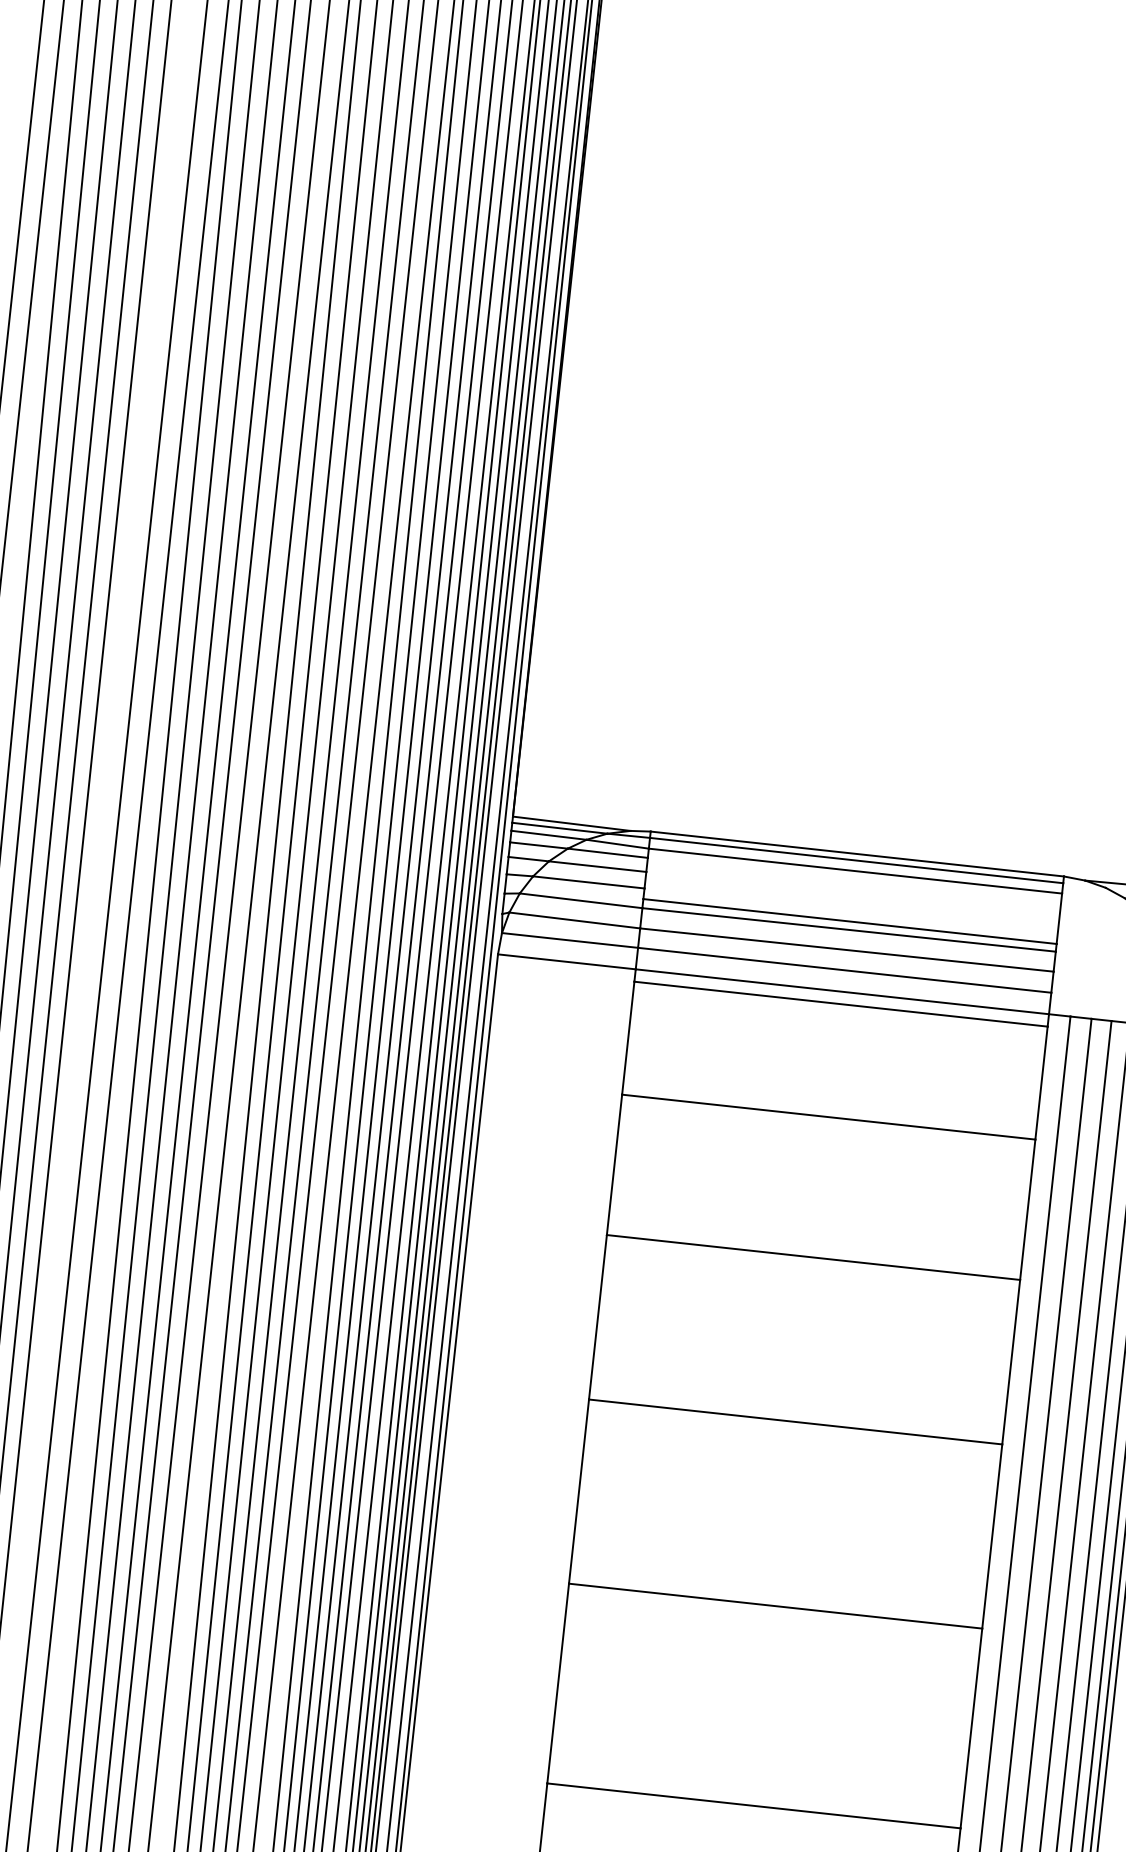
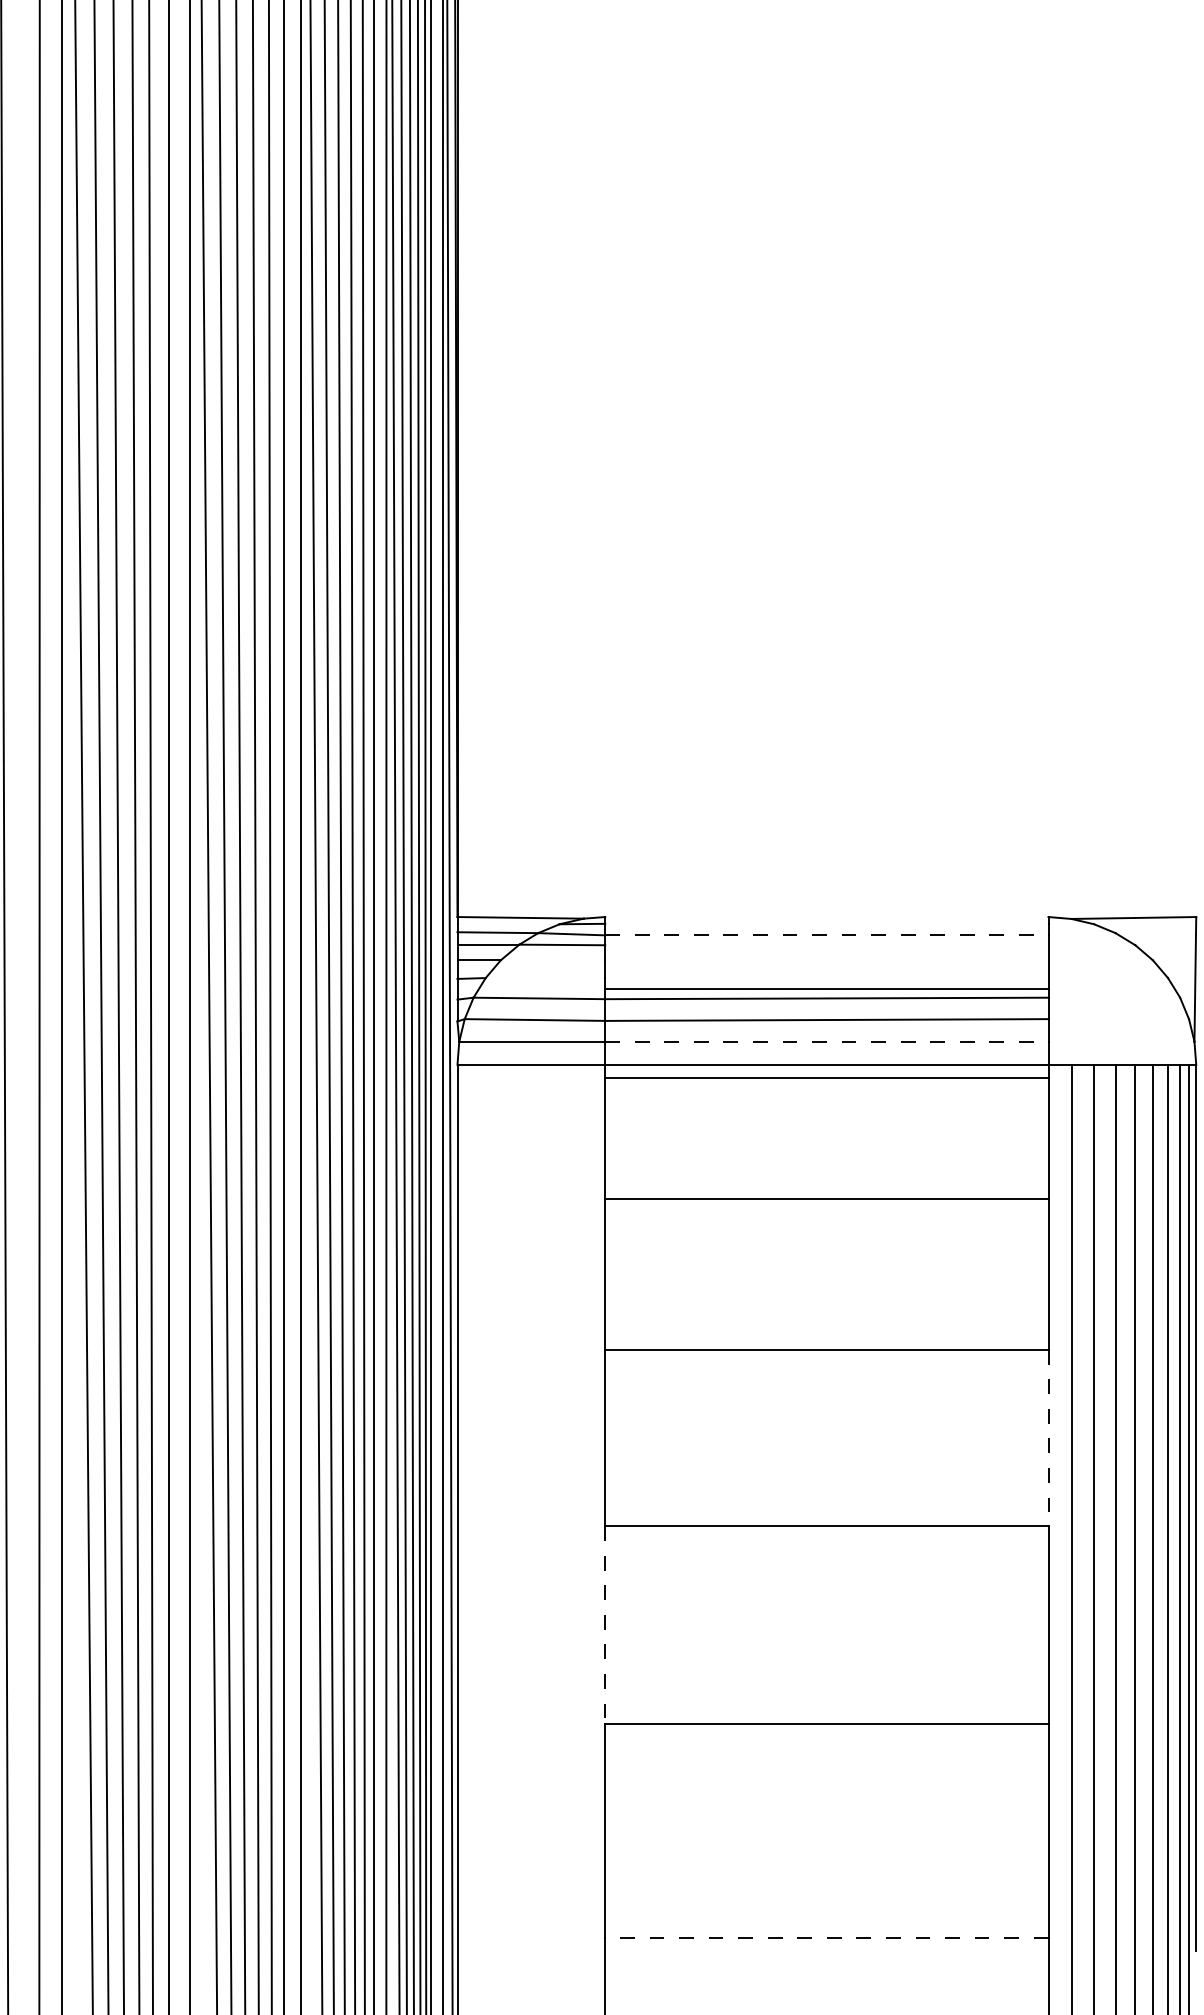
line: (559, 827) -> (508, 923), removed
line: (856, 854) -> (826, 917), removed
line: (856, 860) -> (826, 923), removed
line: (597, 866) -> (552, 960), removed
line: (855, 871) -> (826, 935), solid -> dashed
line: (588, 882) -> (545, 978), removed
line: (844, 970) -> (826, 1041), solid -> dashed
line: (1011, 1362) -> (1048, 1438), solid -> dashed
line: (579, 1491) -> (605, 1624), solid -> dashed
line: (753, 1805) -> (826, 1937), solid -> dashed

